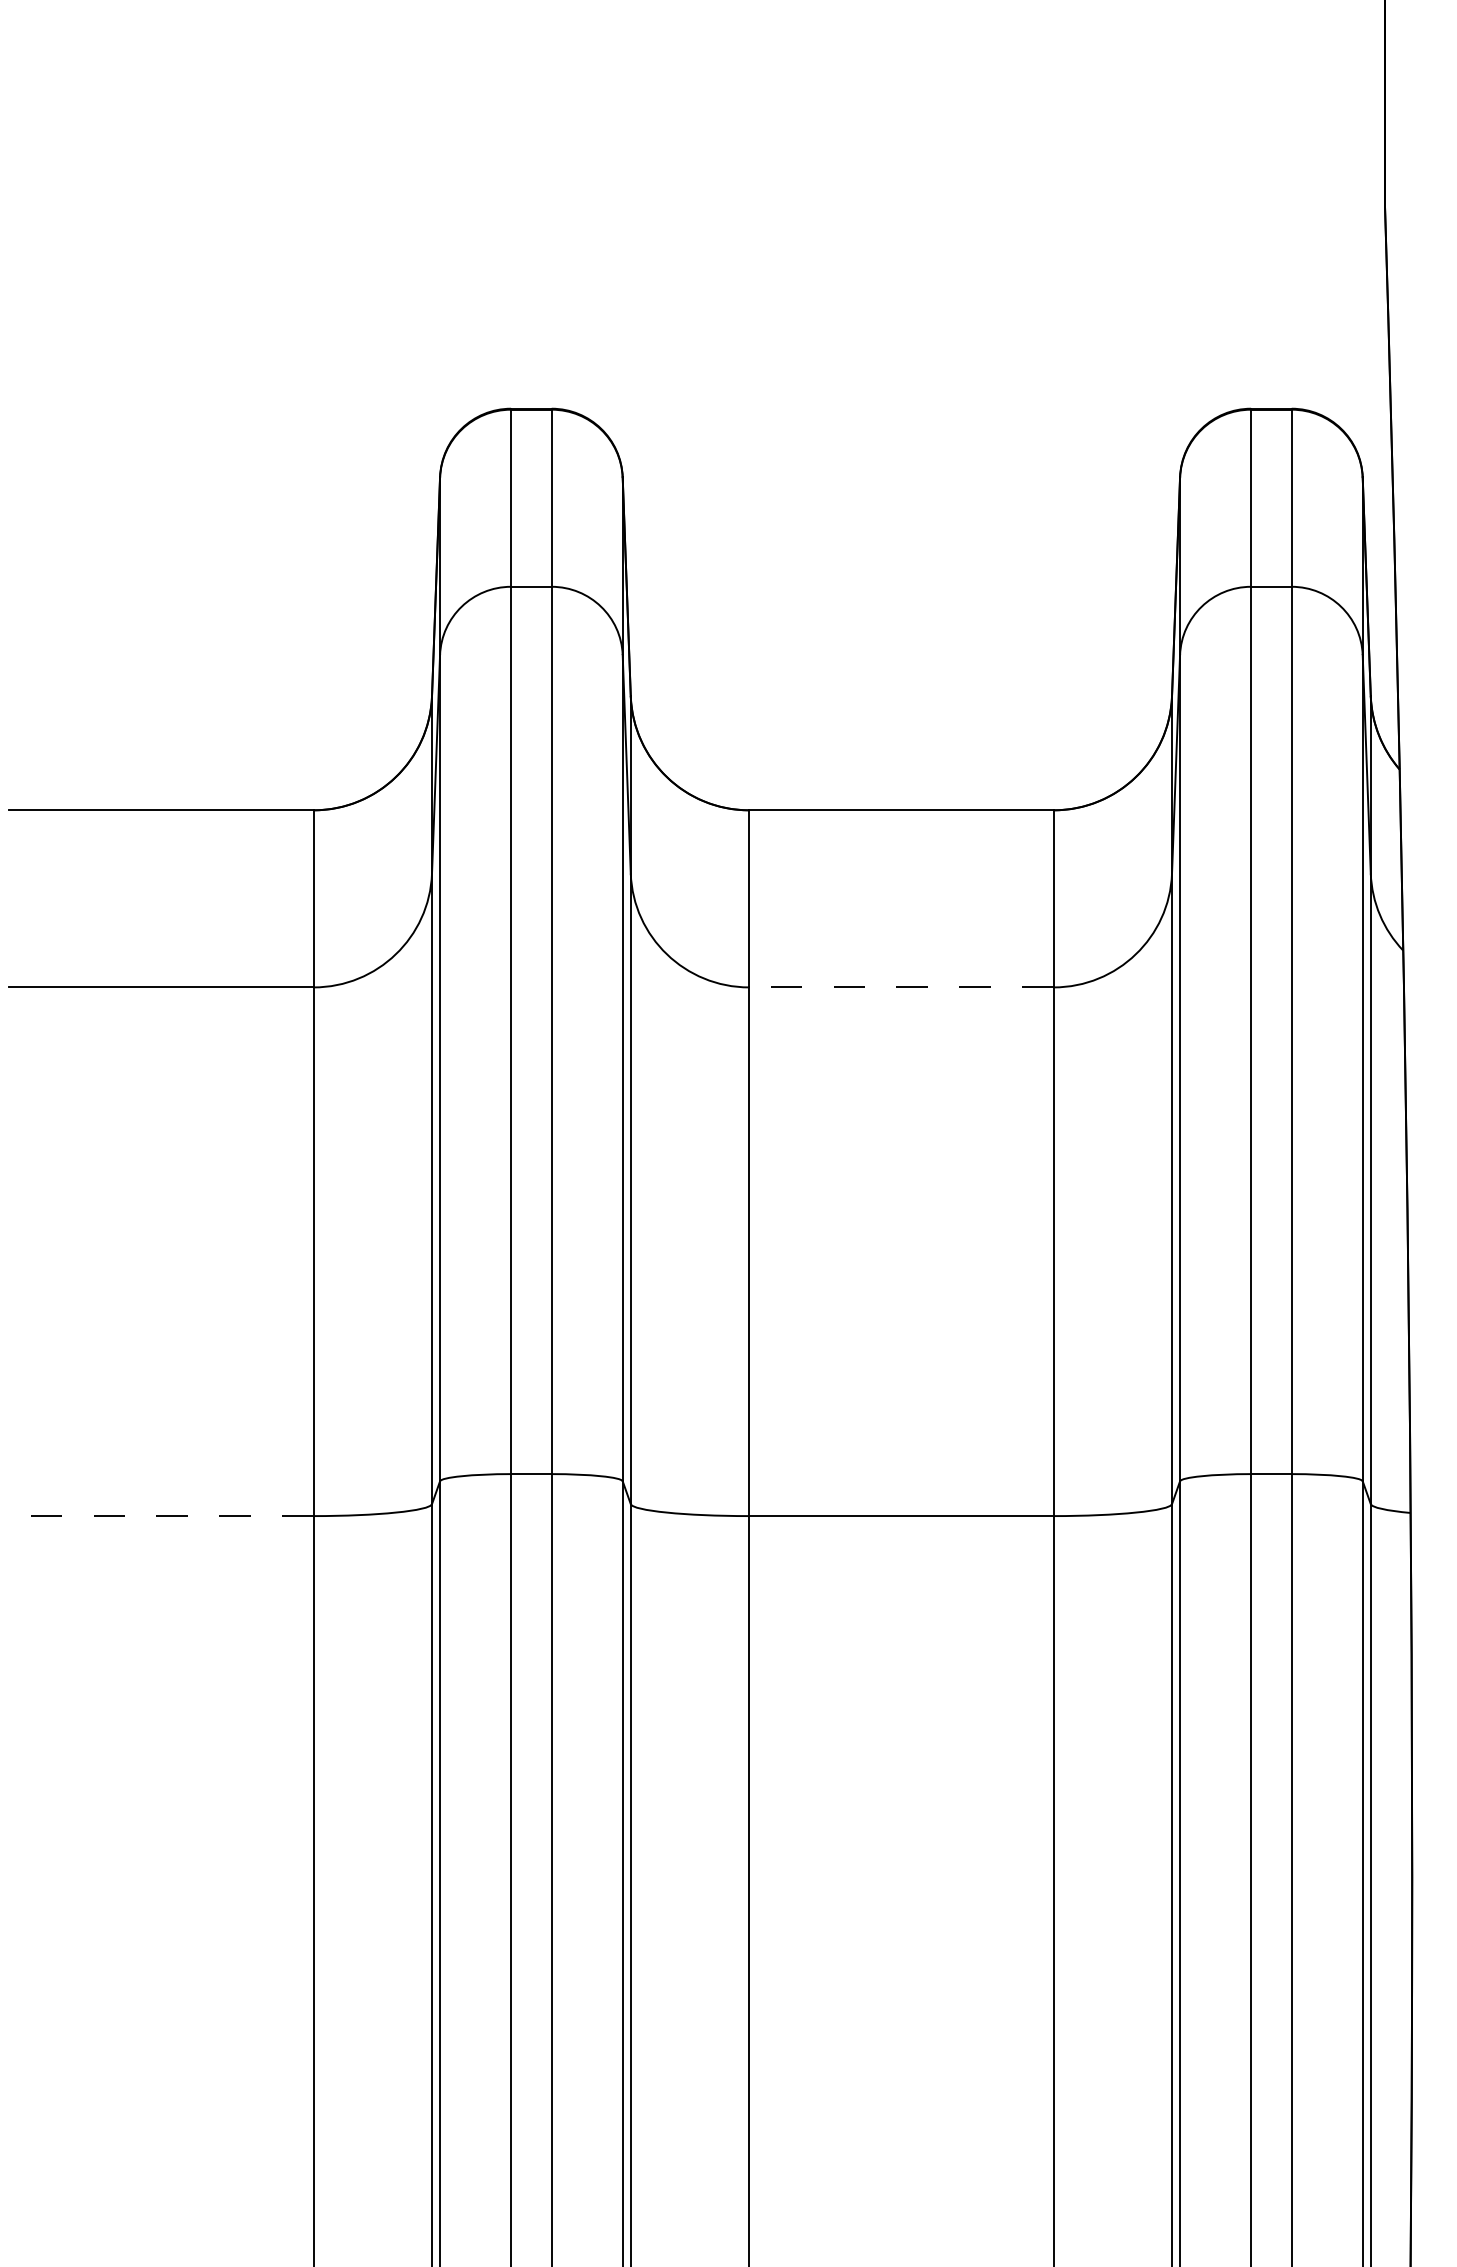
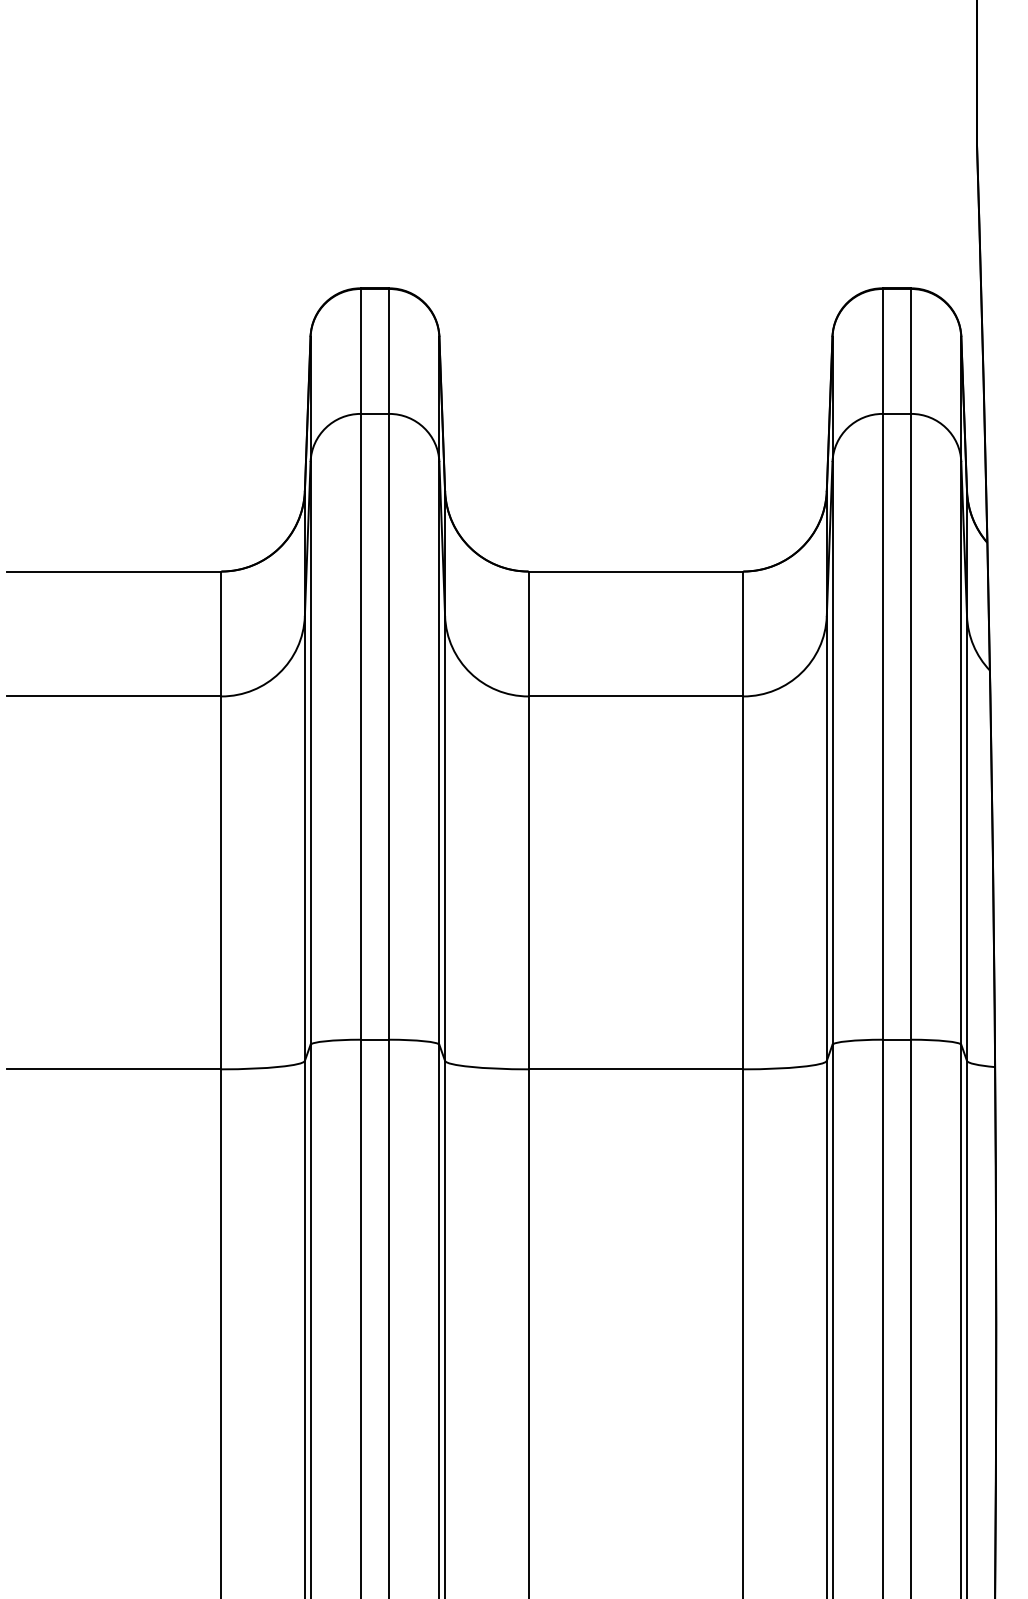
line: (900, 987) -> (635, 696), dashed -> solid
line: (160, 1516) -> (113, 1069), dashed -> solid

